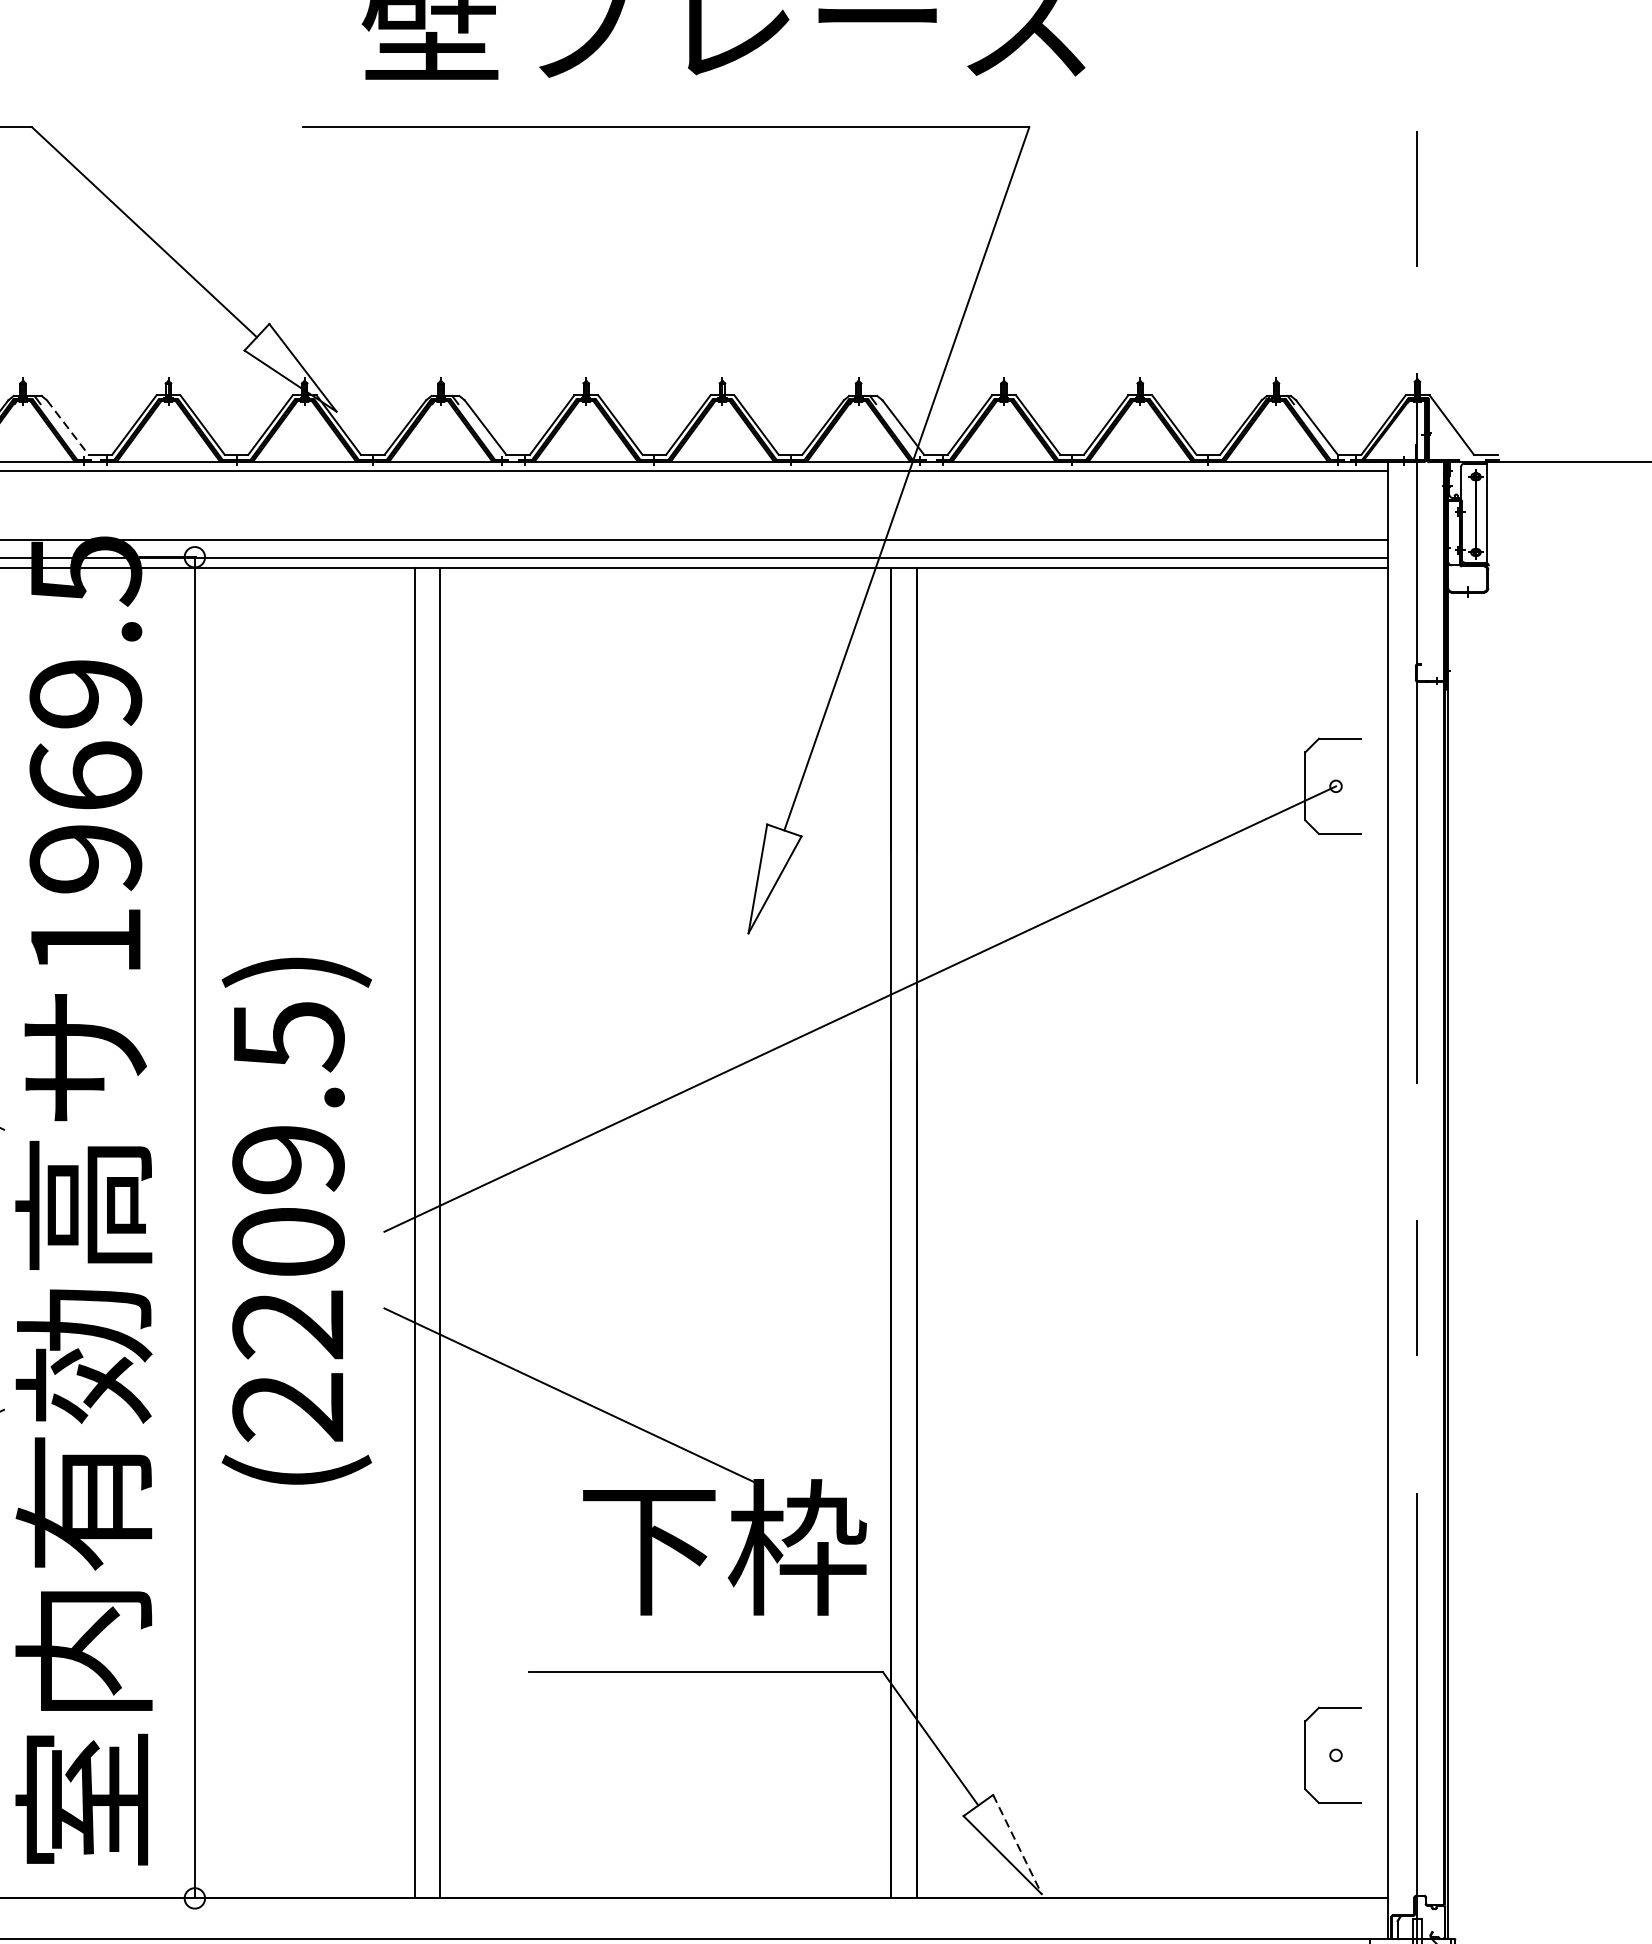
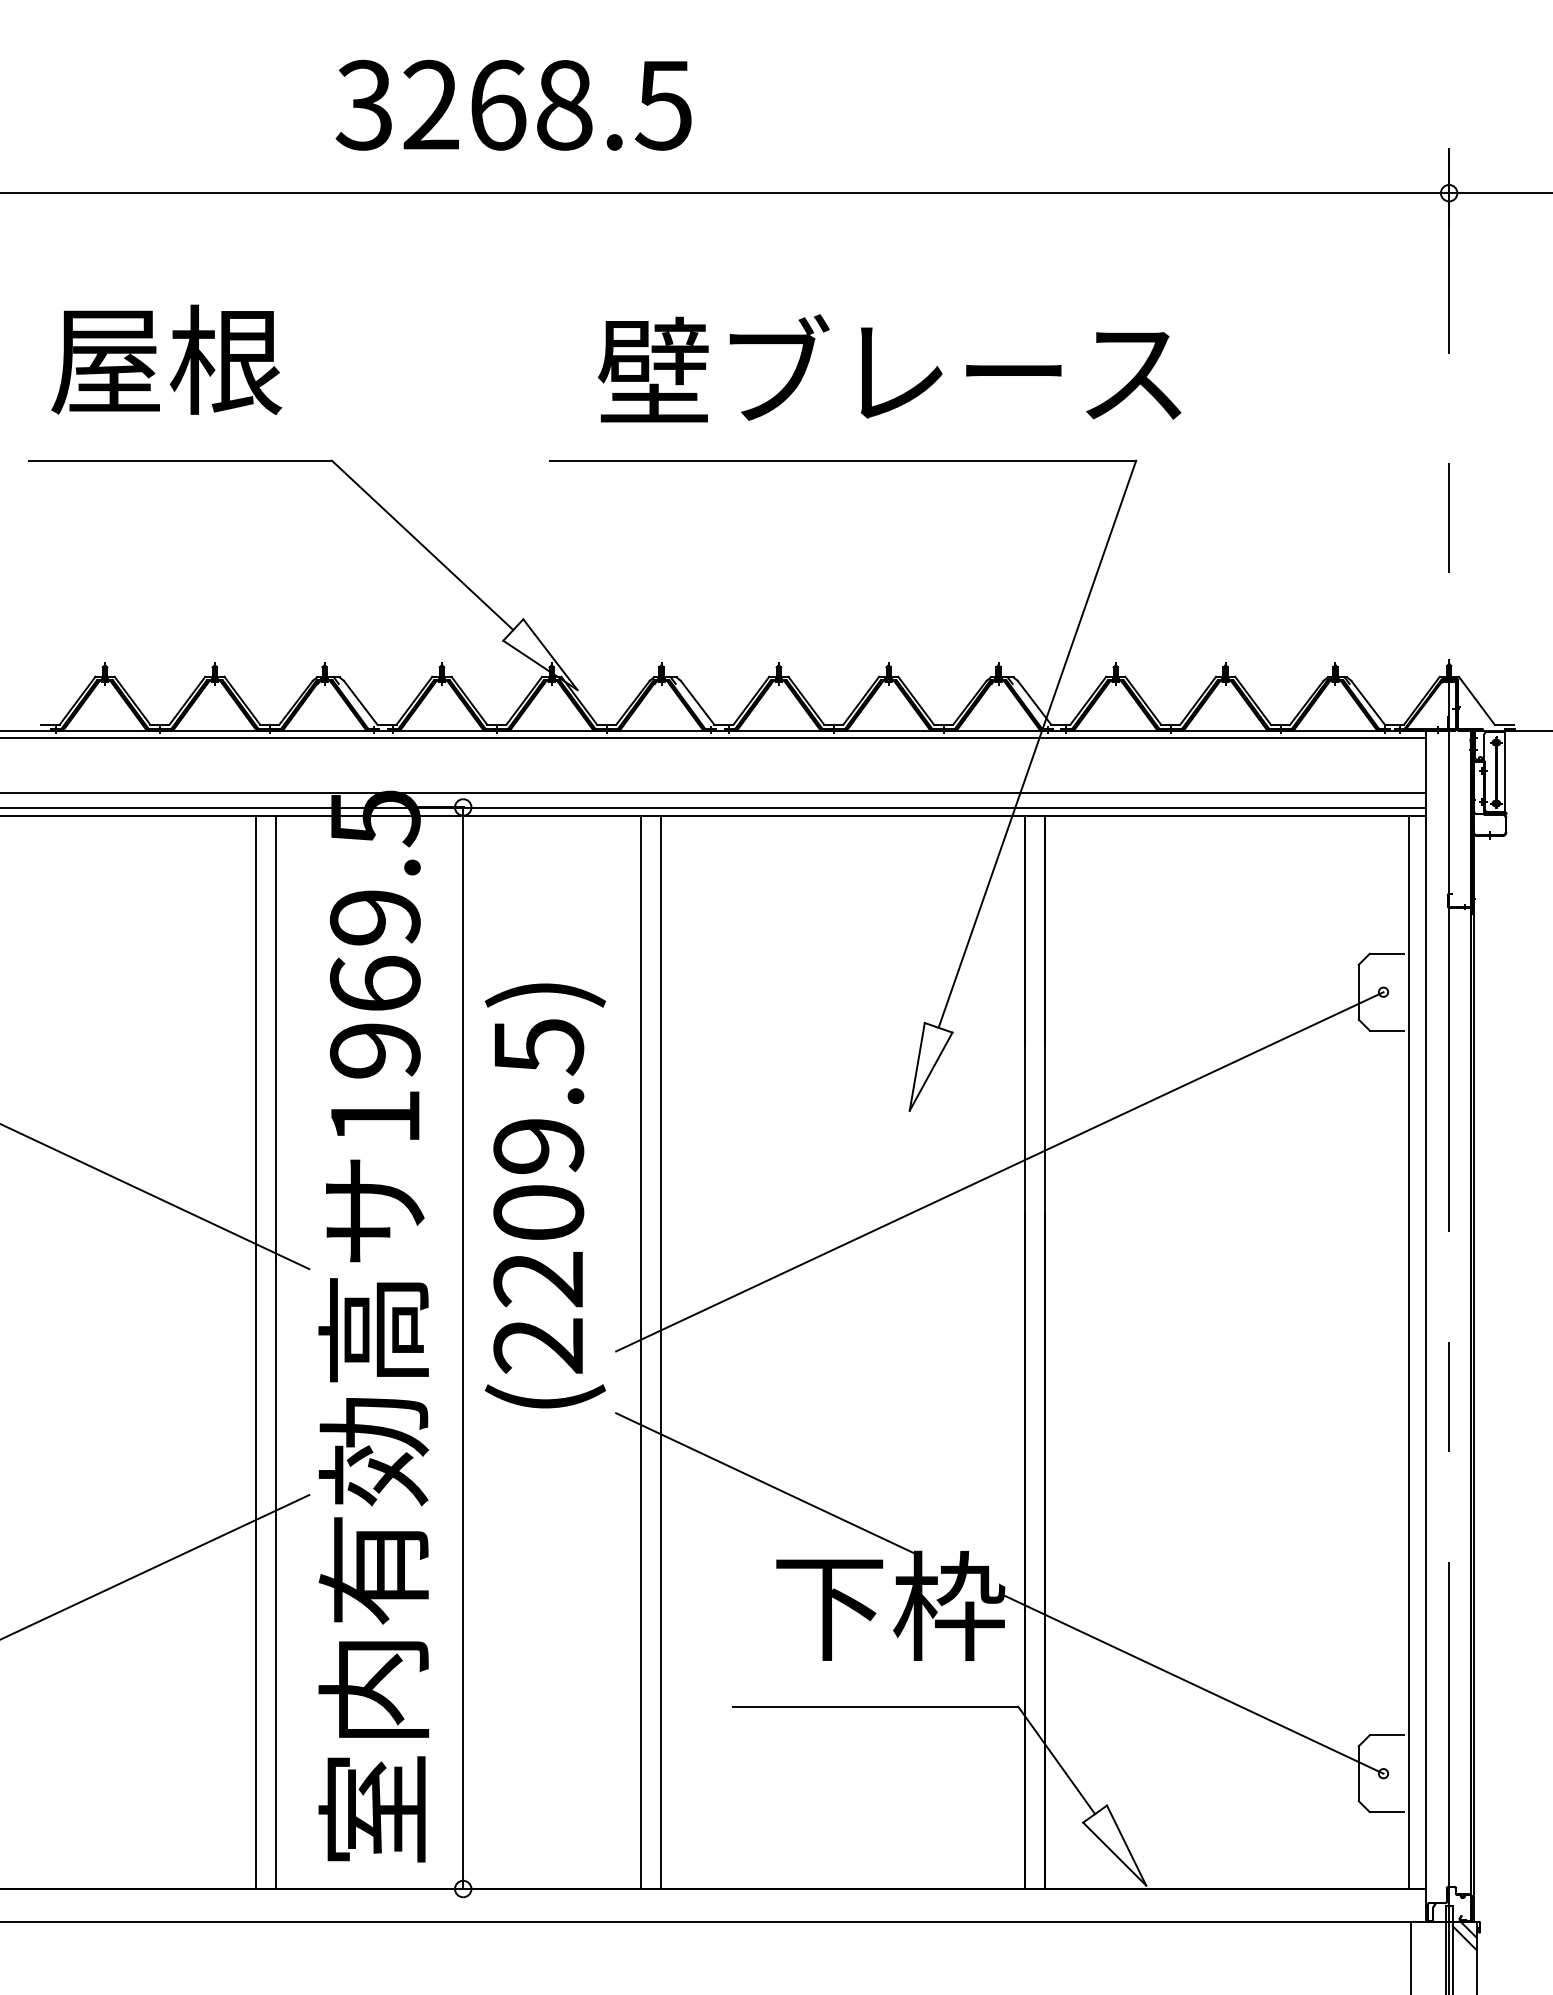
line: (67, 427) -> (360, 702), dashed -> solid
text: (296, 1220) -> (545, 1195), moved
line: (1368, 1233) -> (1409, 1352), added
line: (1101, 1644) -> (1194, 1684), added
line: (1017, 1844) -> (1126, 1845), dashed -> solid

